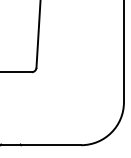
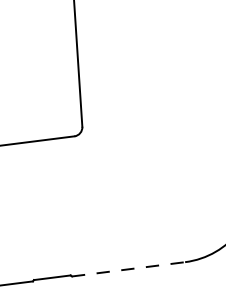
line: (51, 145) -> (129, 269), solid -> dashed

